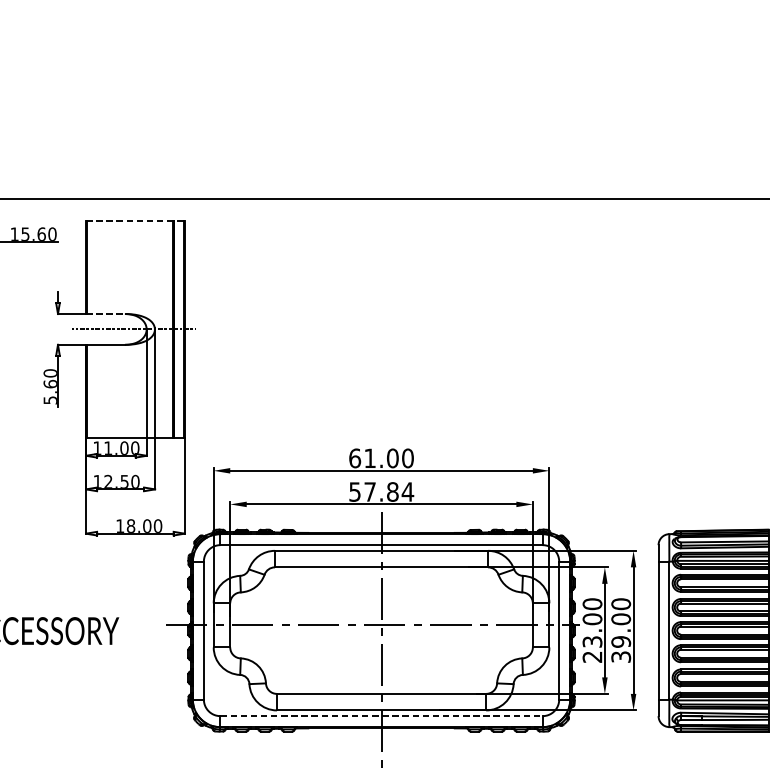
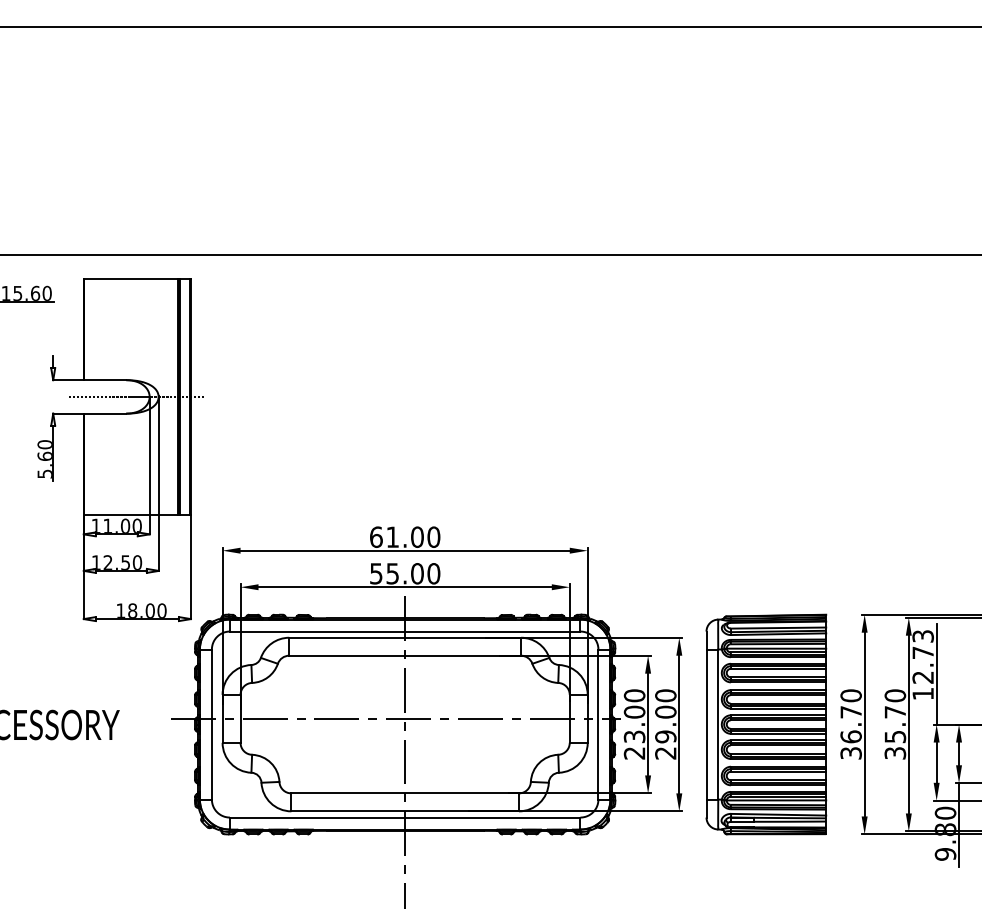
line: (135, 220) -> (137, 278), dashed -> solid
line: (106, 314) -> (105, 380), dashed -> solid
text: (389, 491) -> (413, 573), 57.84 -> 55.00
text: (620, 657) -> (665, 753), 39.00 -> 29.00
line: (381, 716) -> (405, 817), dashed -> solid

